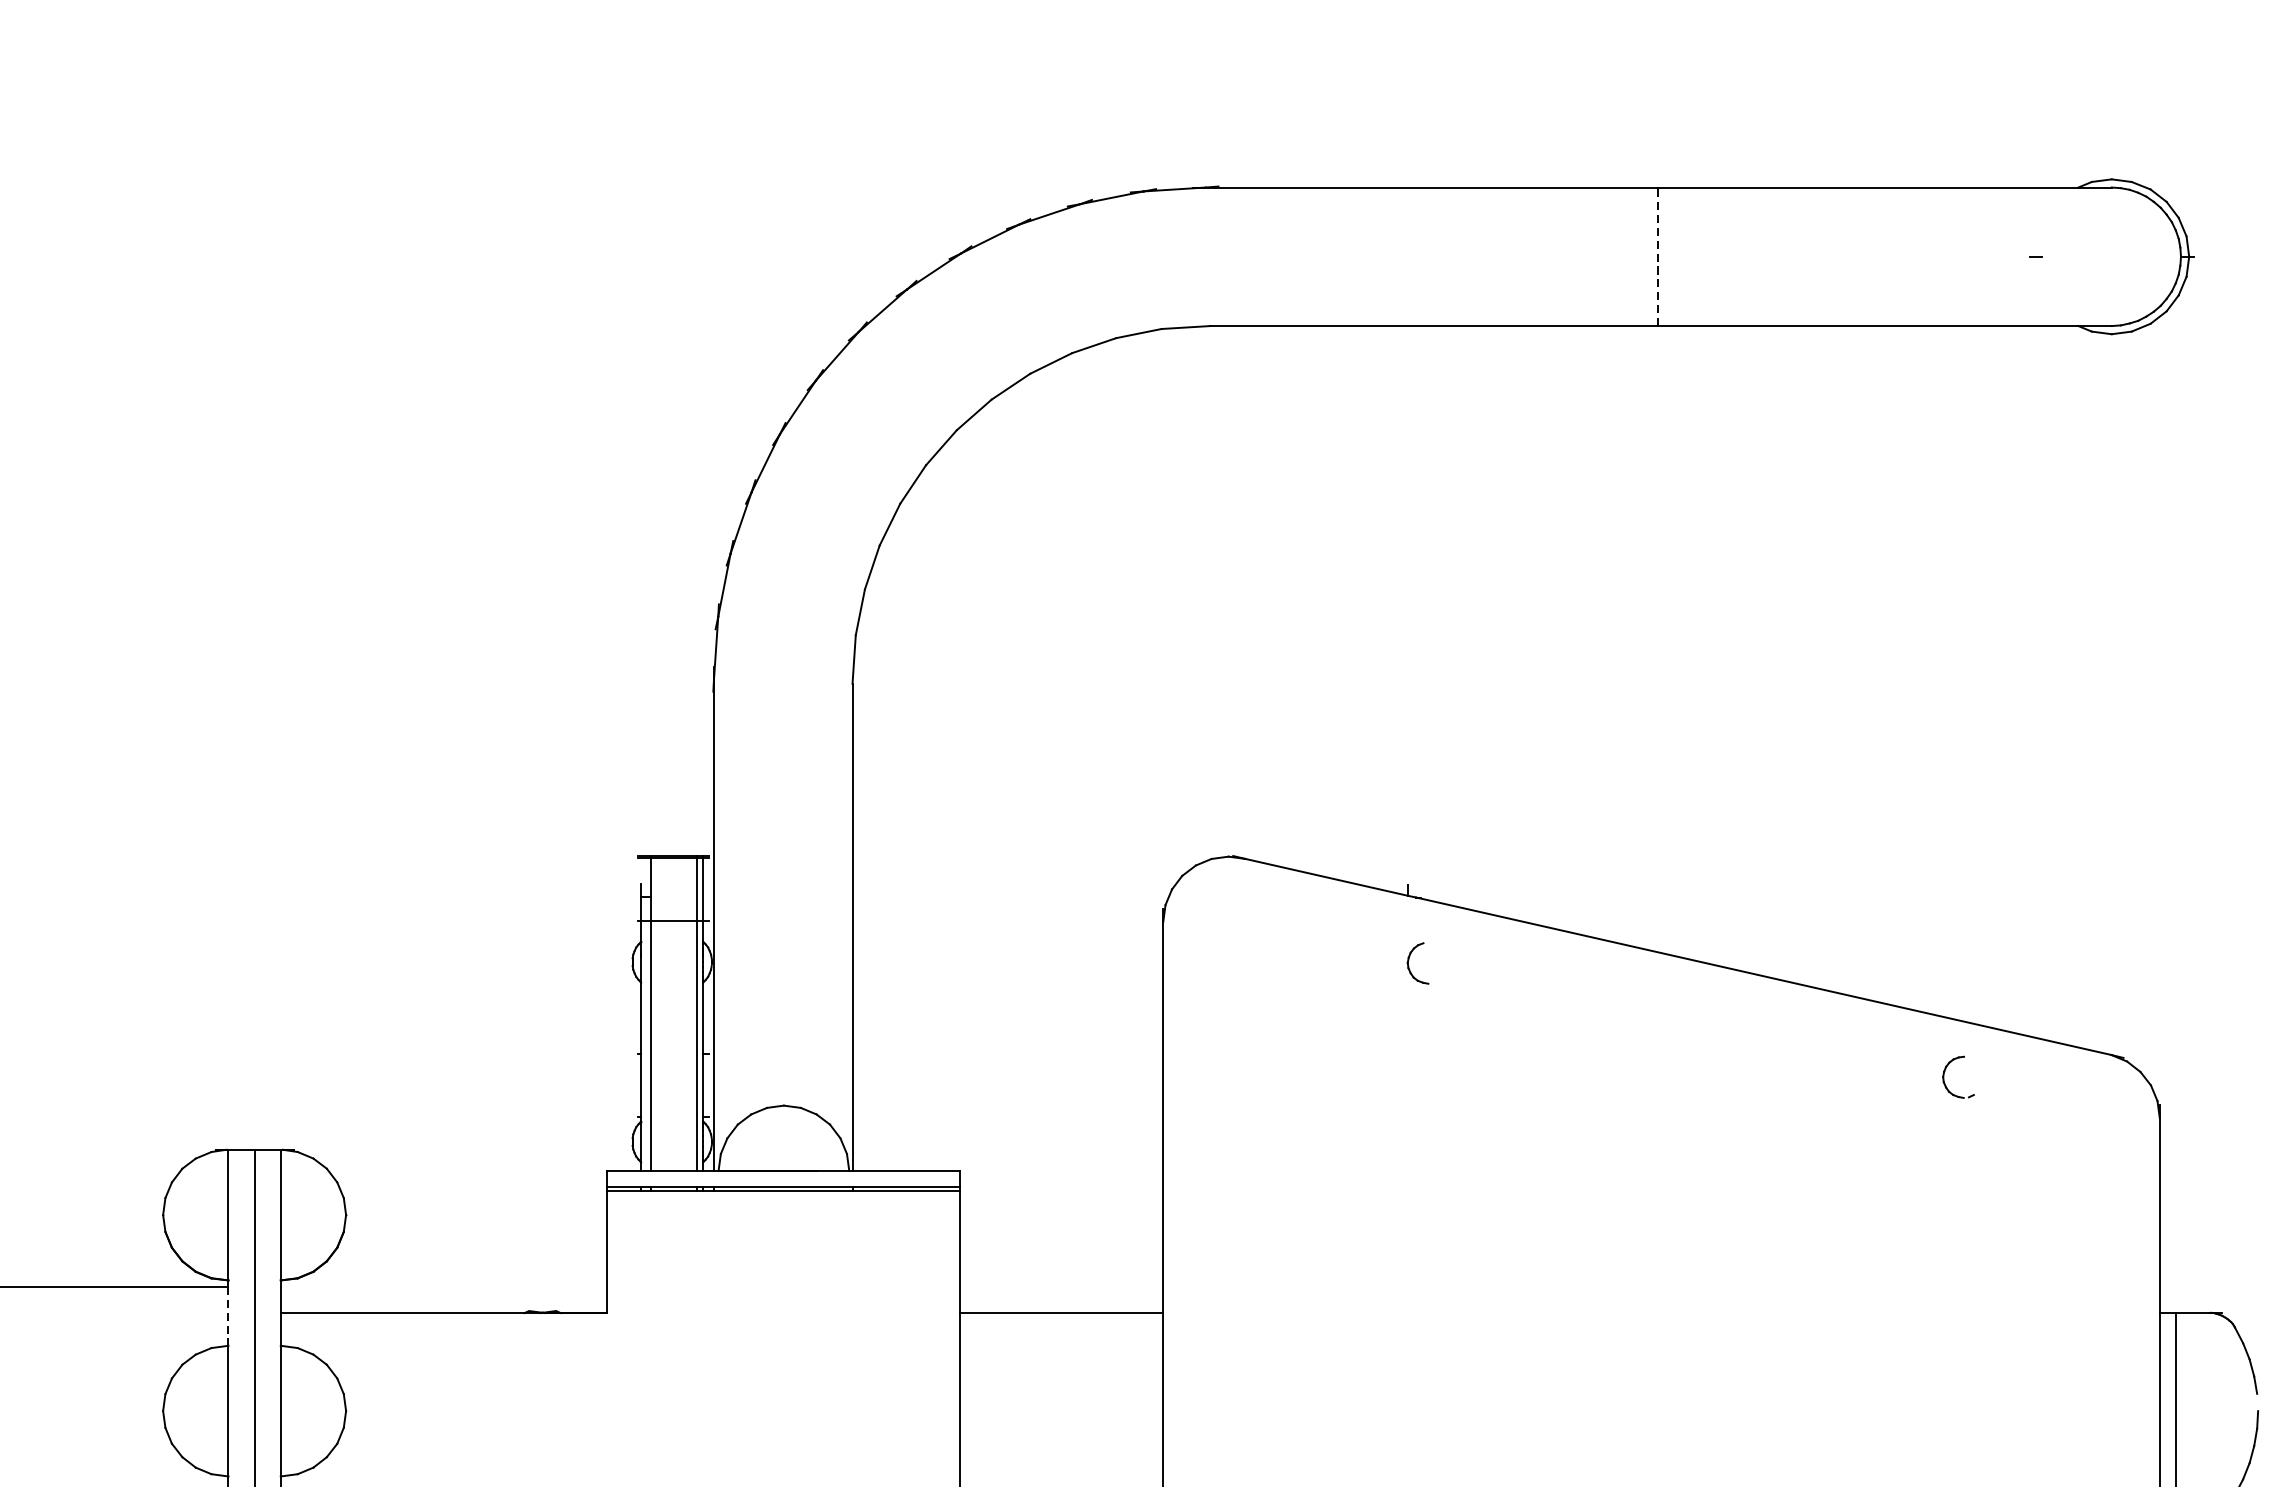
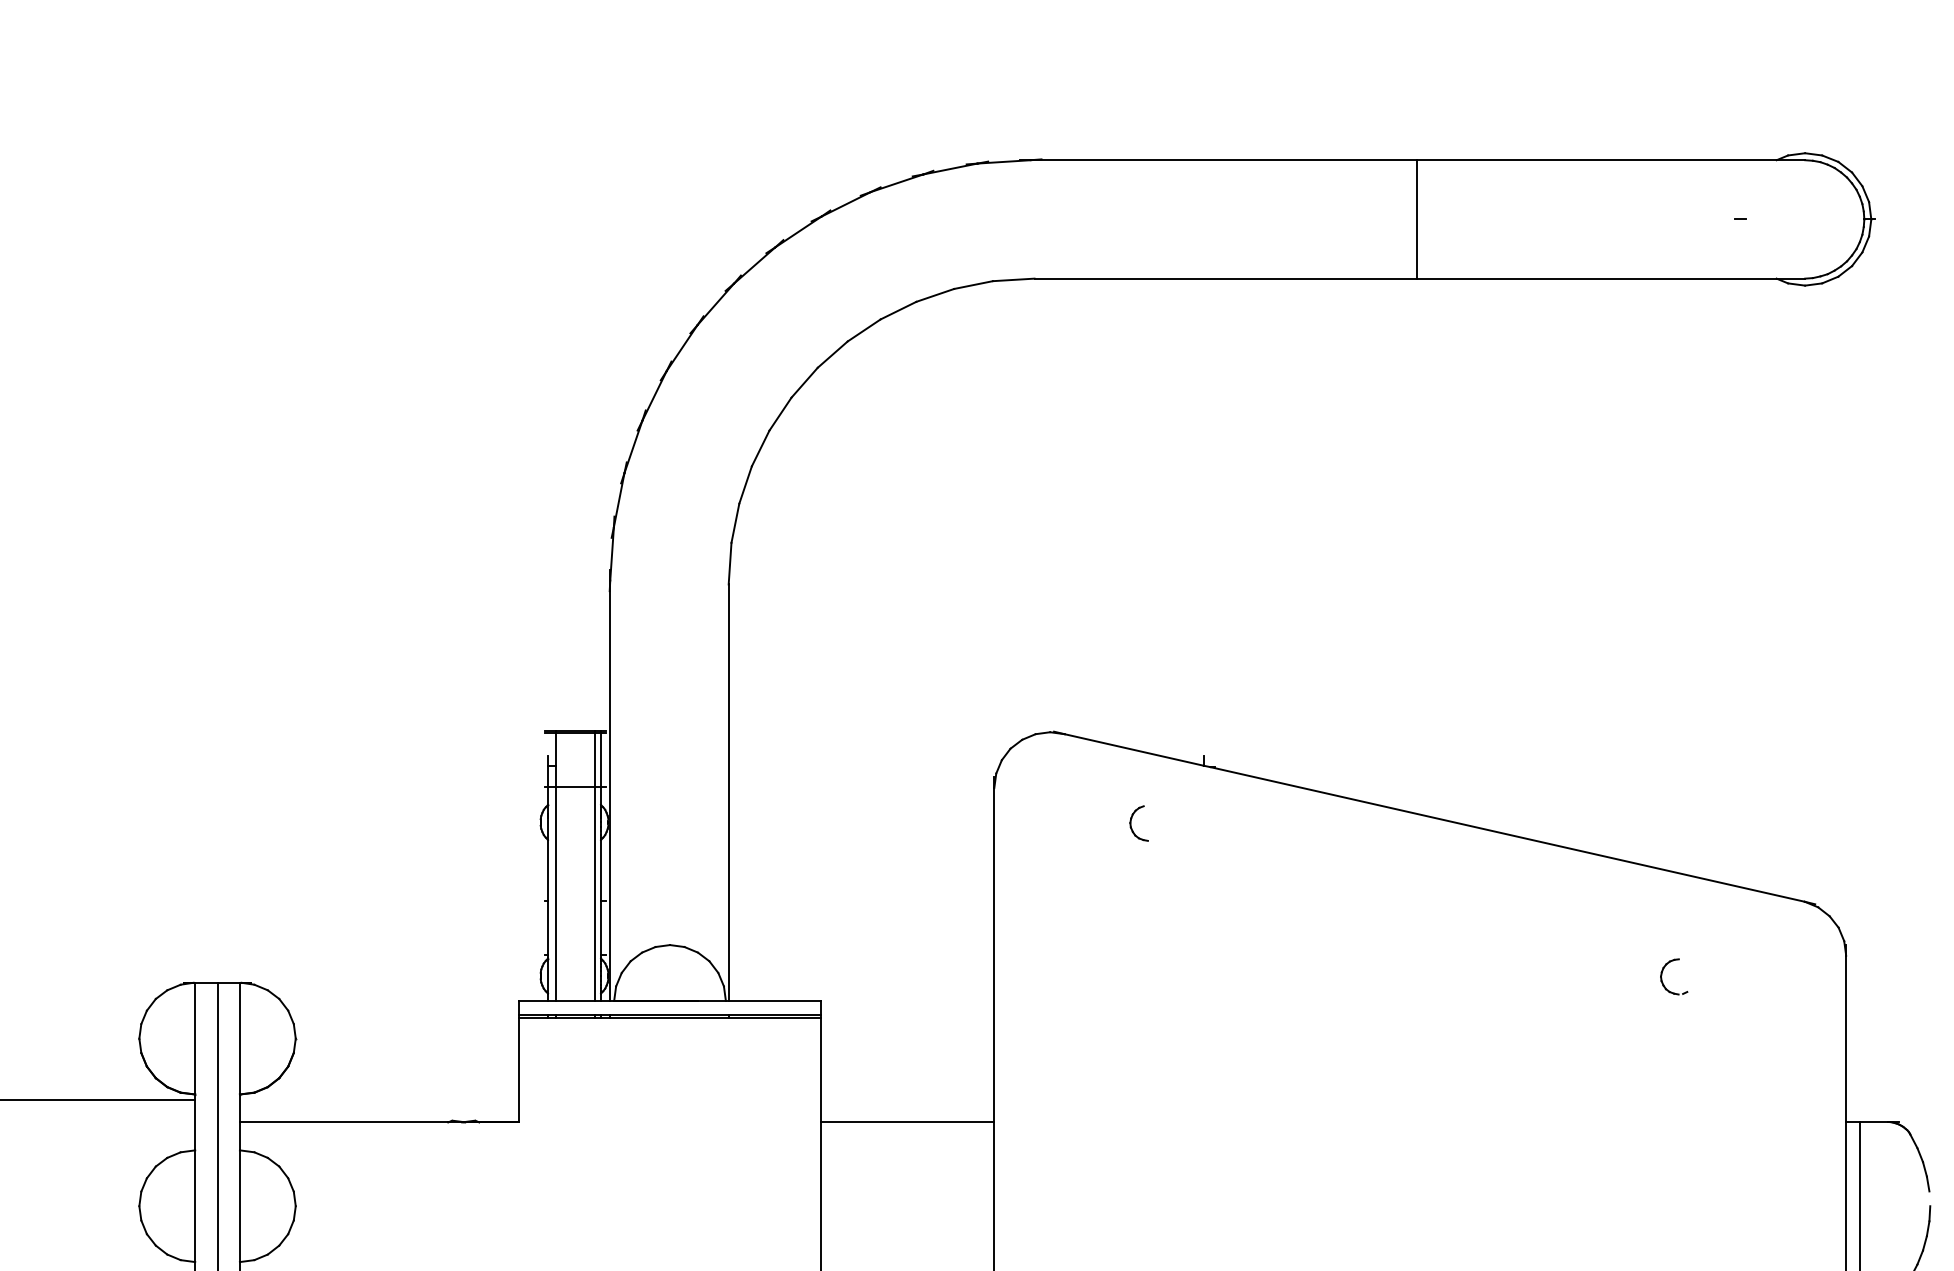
line: (1658, 255) -> (1417, 218), dashed -> solid
part: (1409, 963) -> (1131, 823), moved
part: (1944, 1075) -> (1662, 975), moved
line: (228, 1316) -> (195, 1125), dashed -> solid

